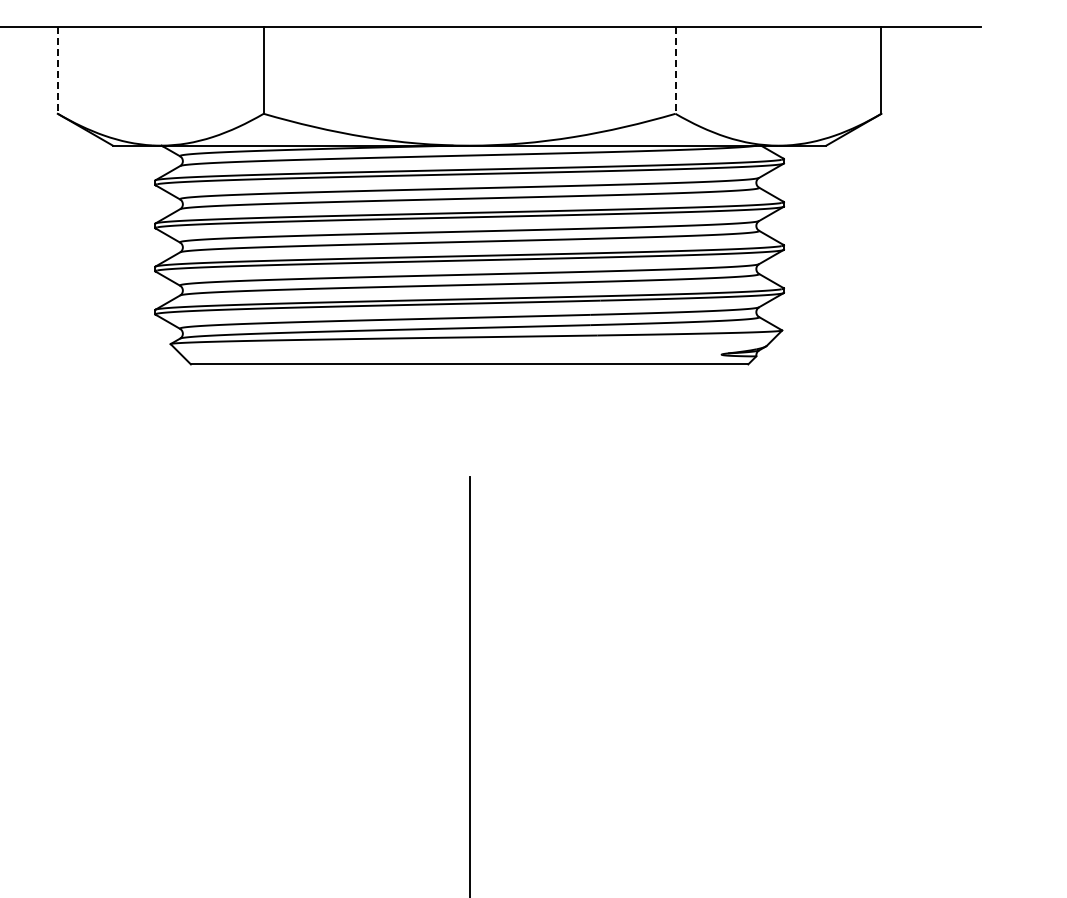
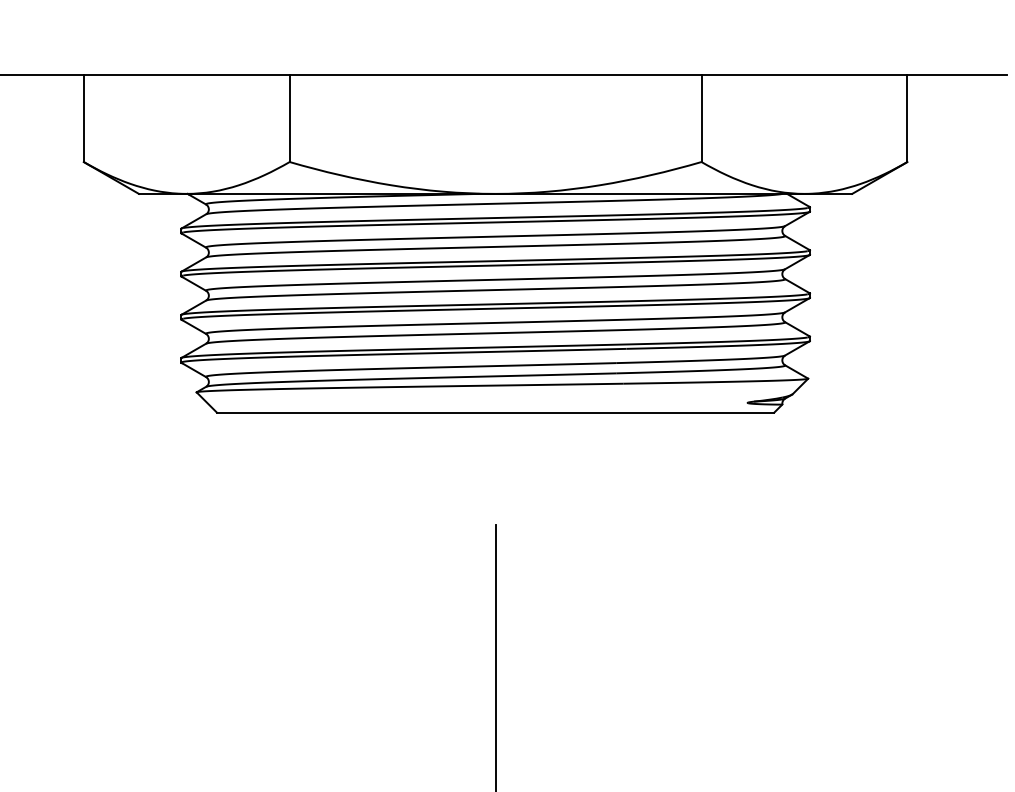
line: (57, 70) -> (83, 118), dashed -> solid
line: (675, 70) -> (701, 118), dashed -> solid

